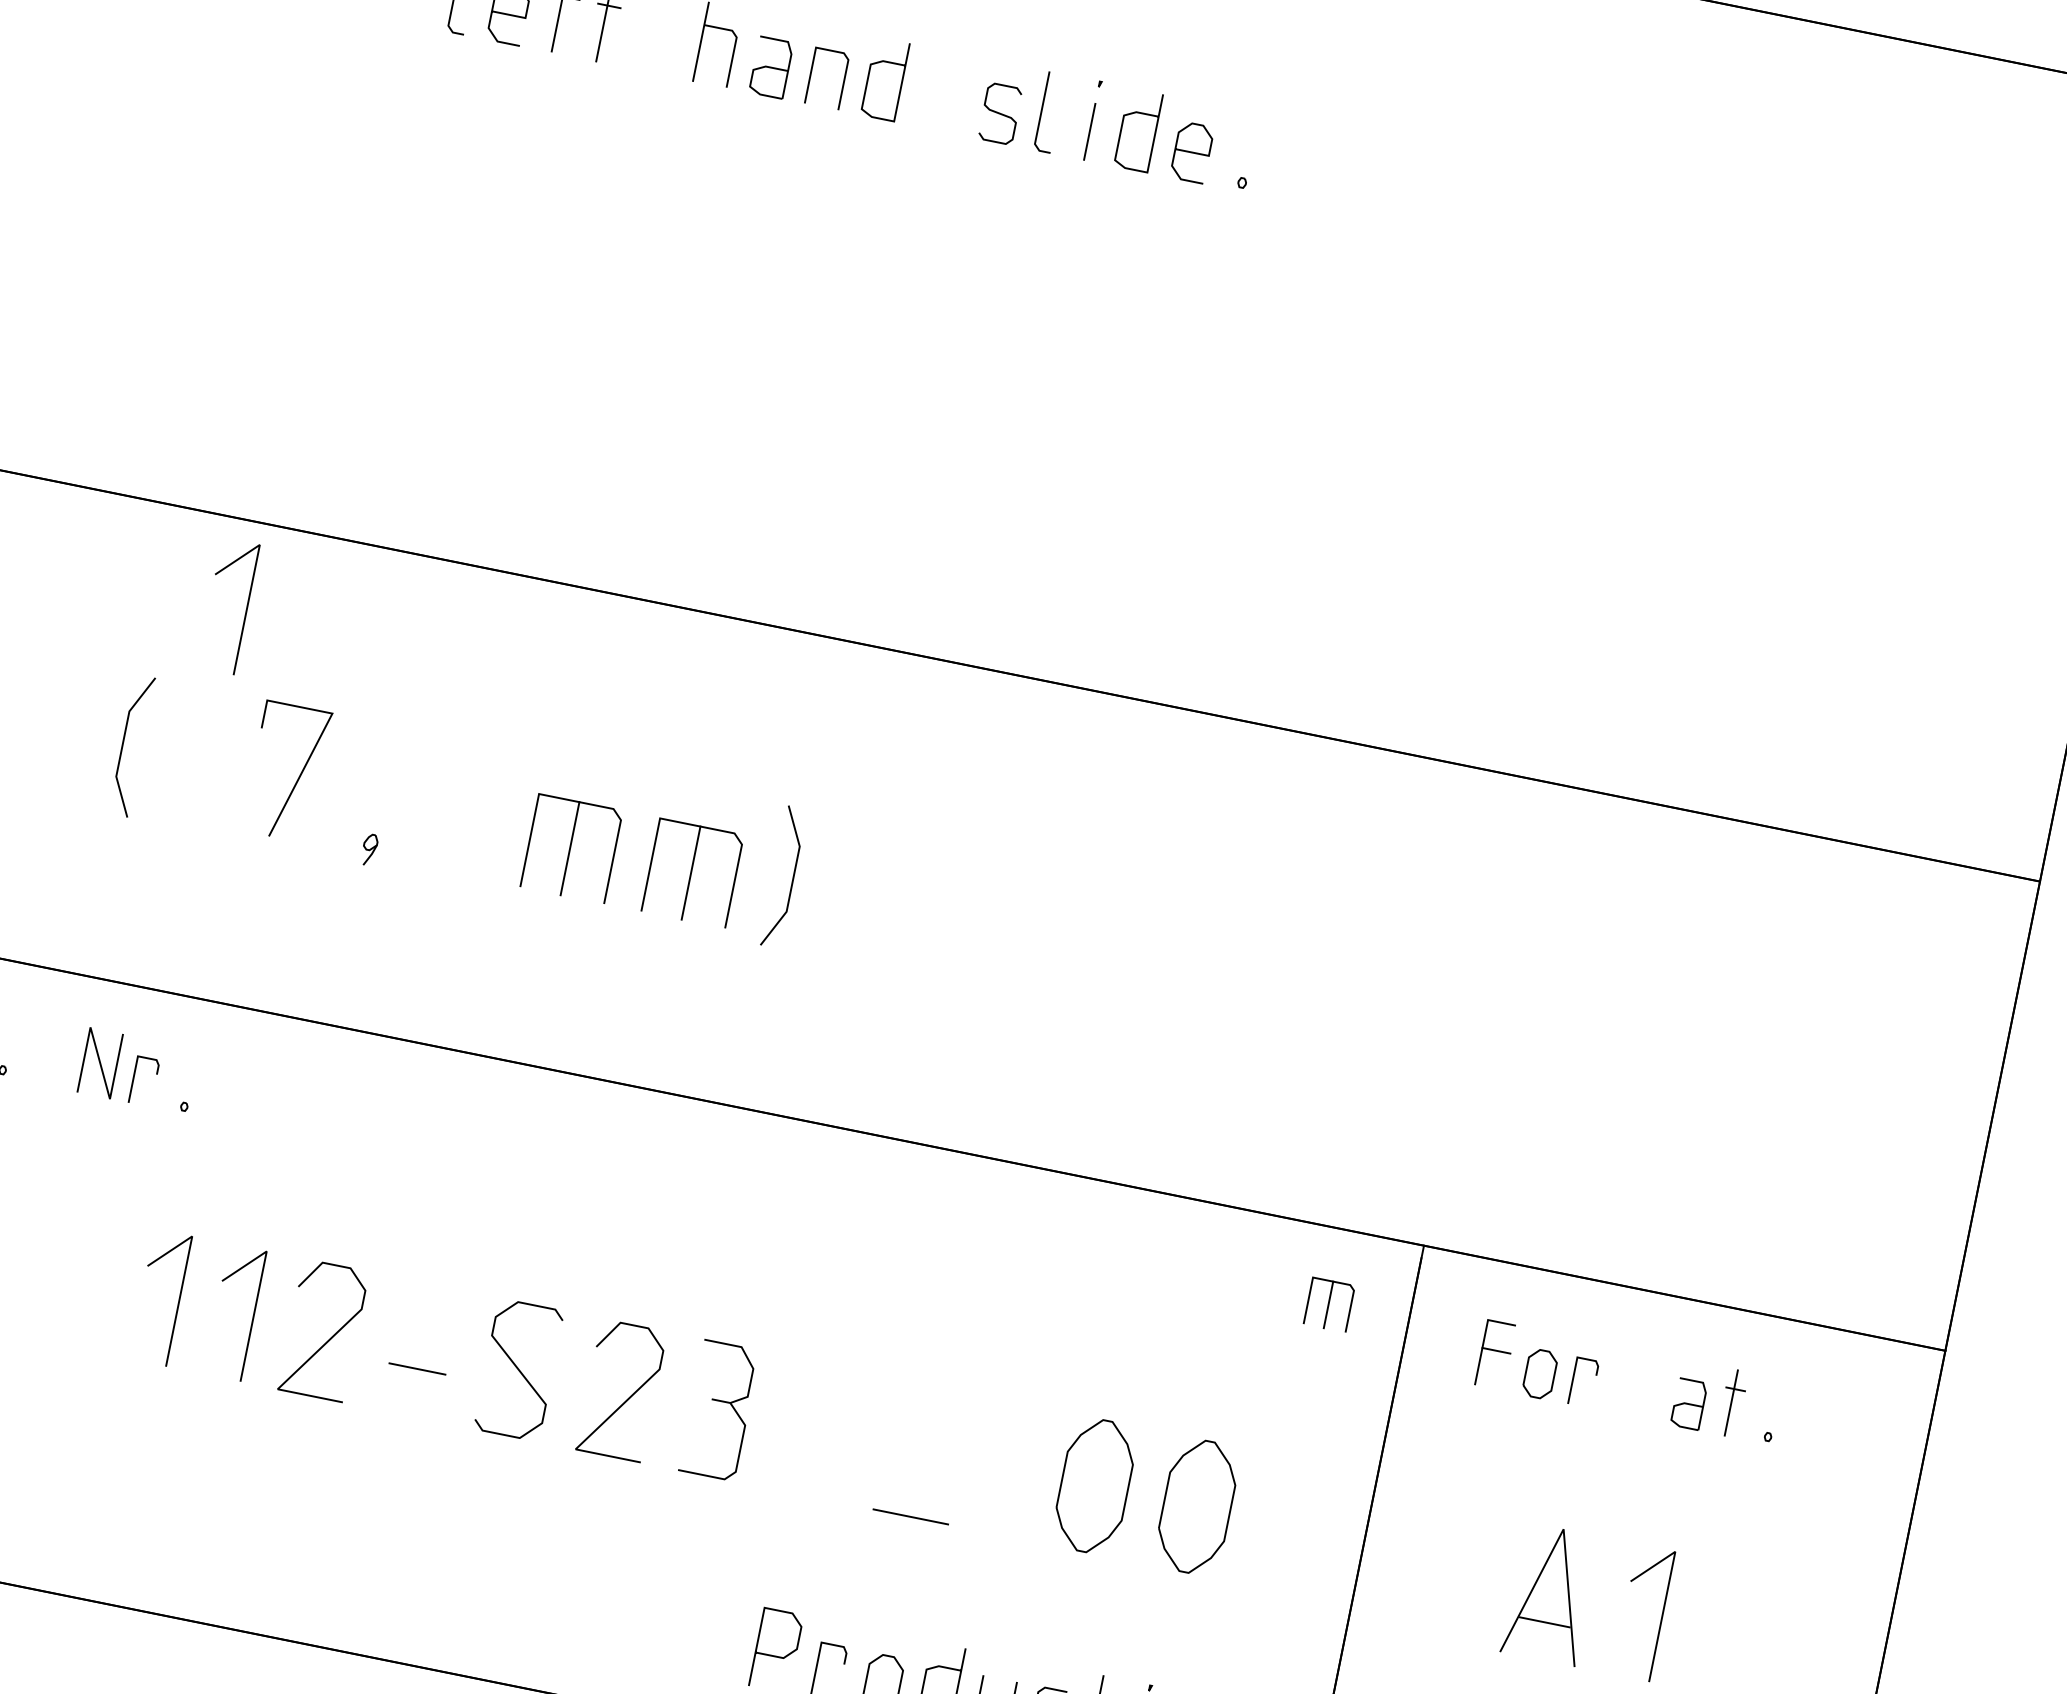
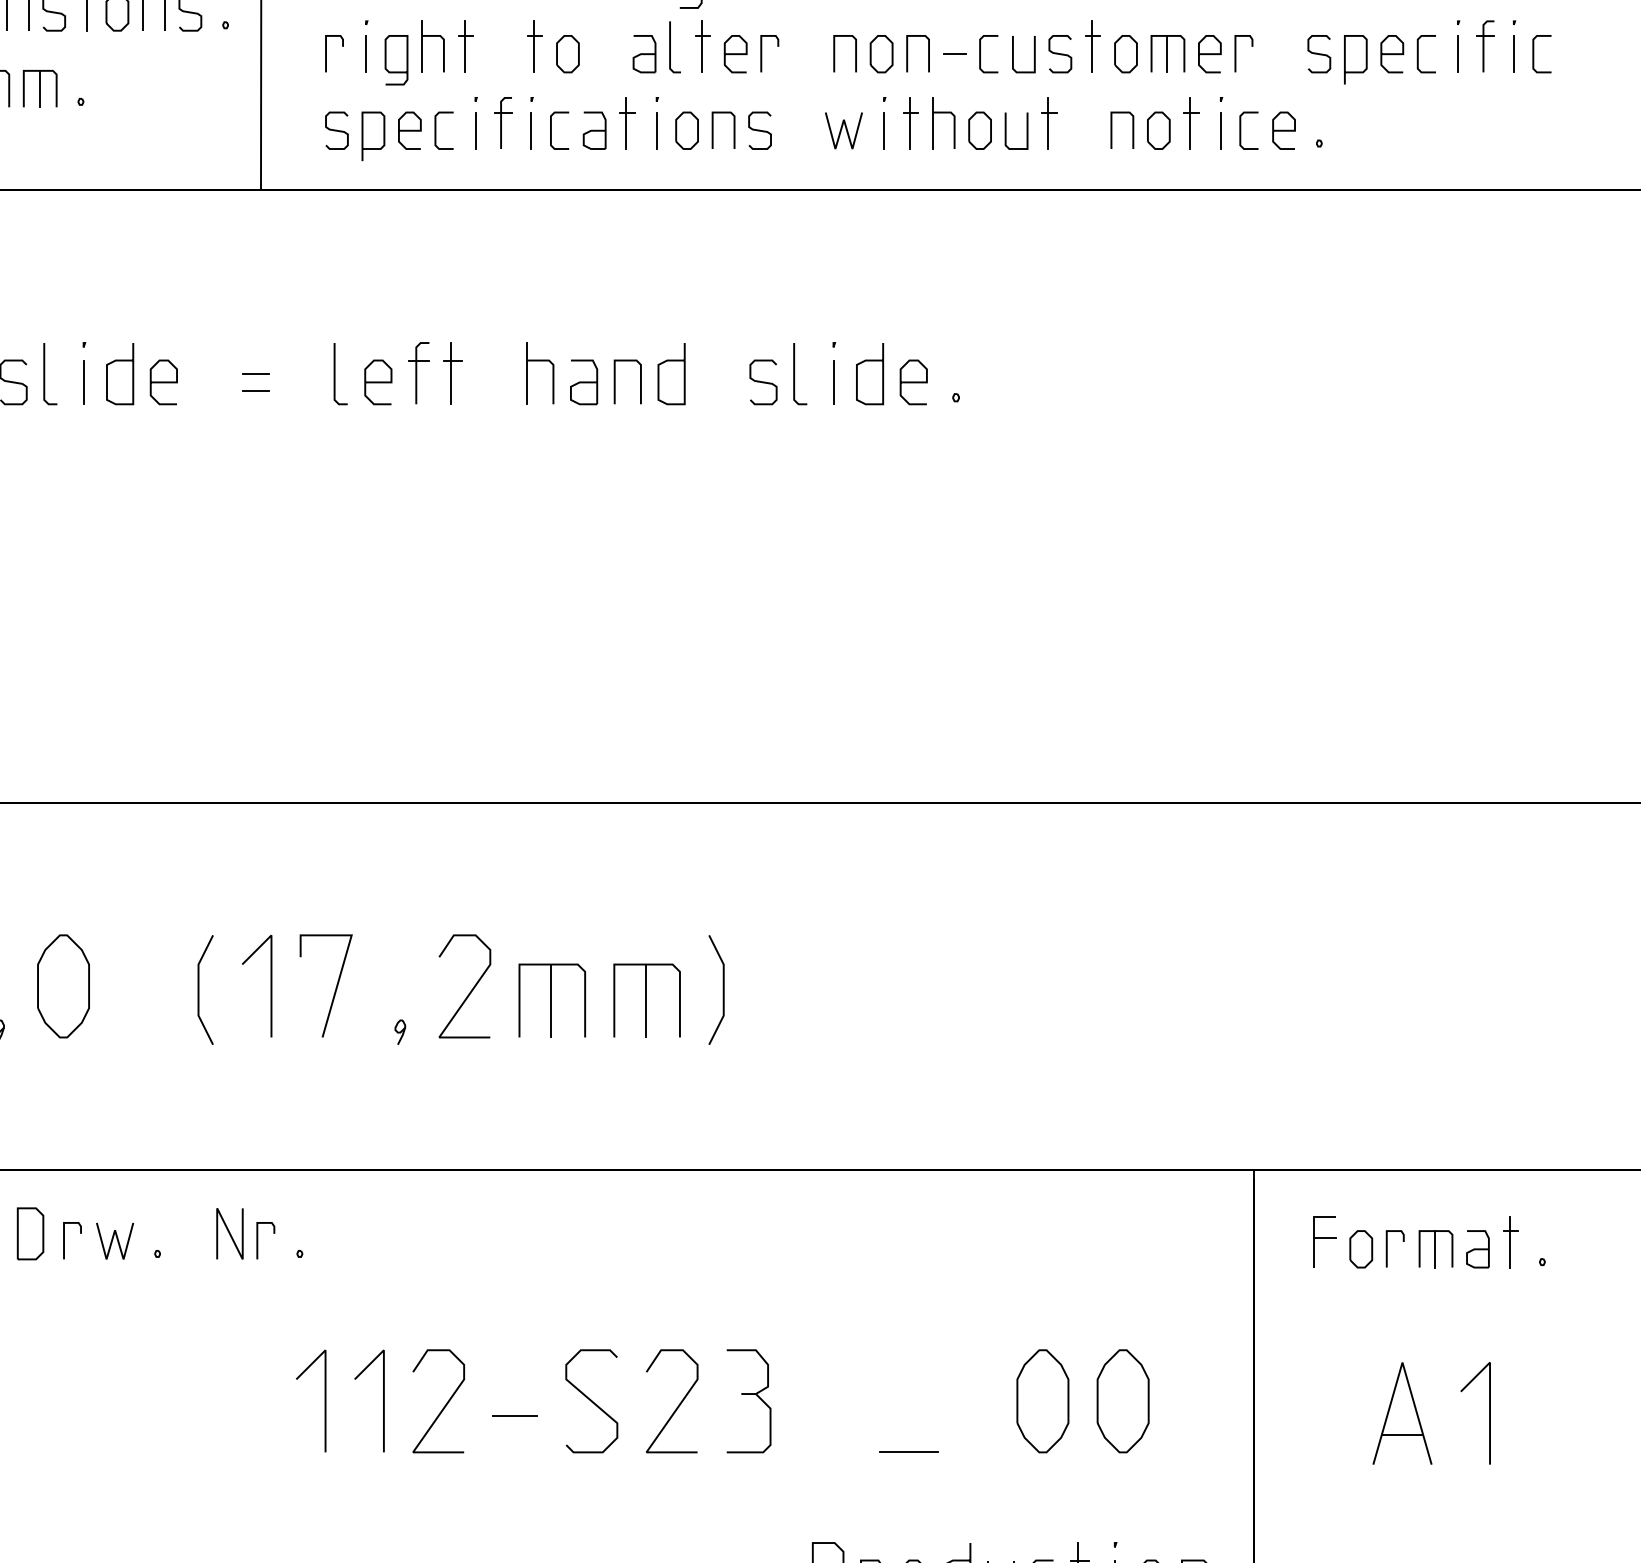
line: (245, 609) -> (270, 986), moved
curve: (471, 813) -> (471, 989), added
part: (1328, 1305) -> (1435, 1249), moved

